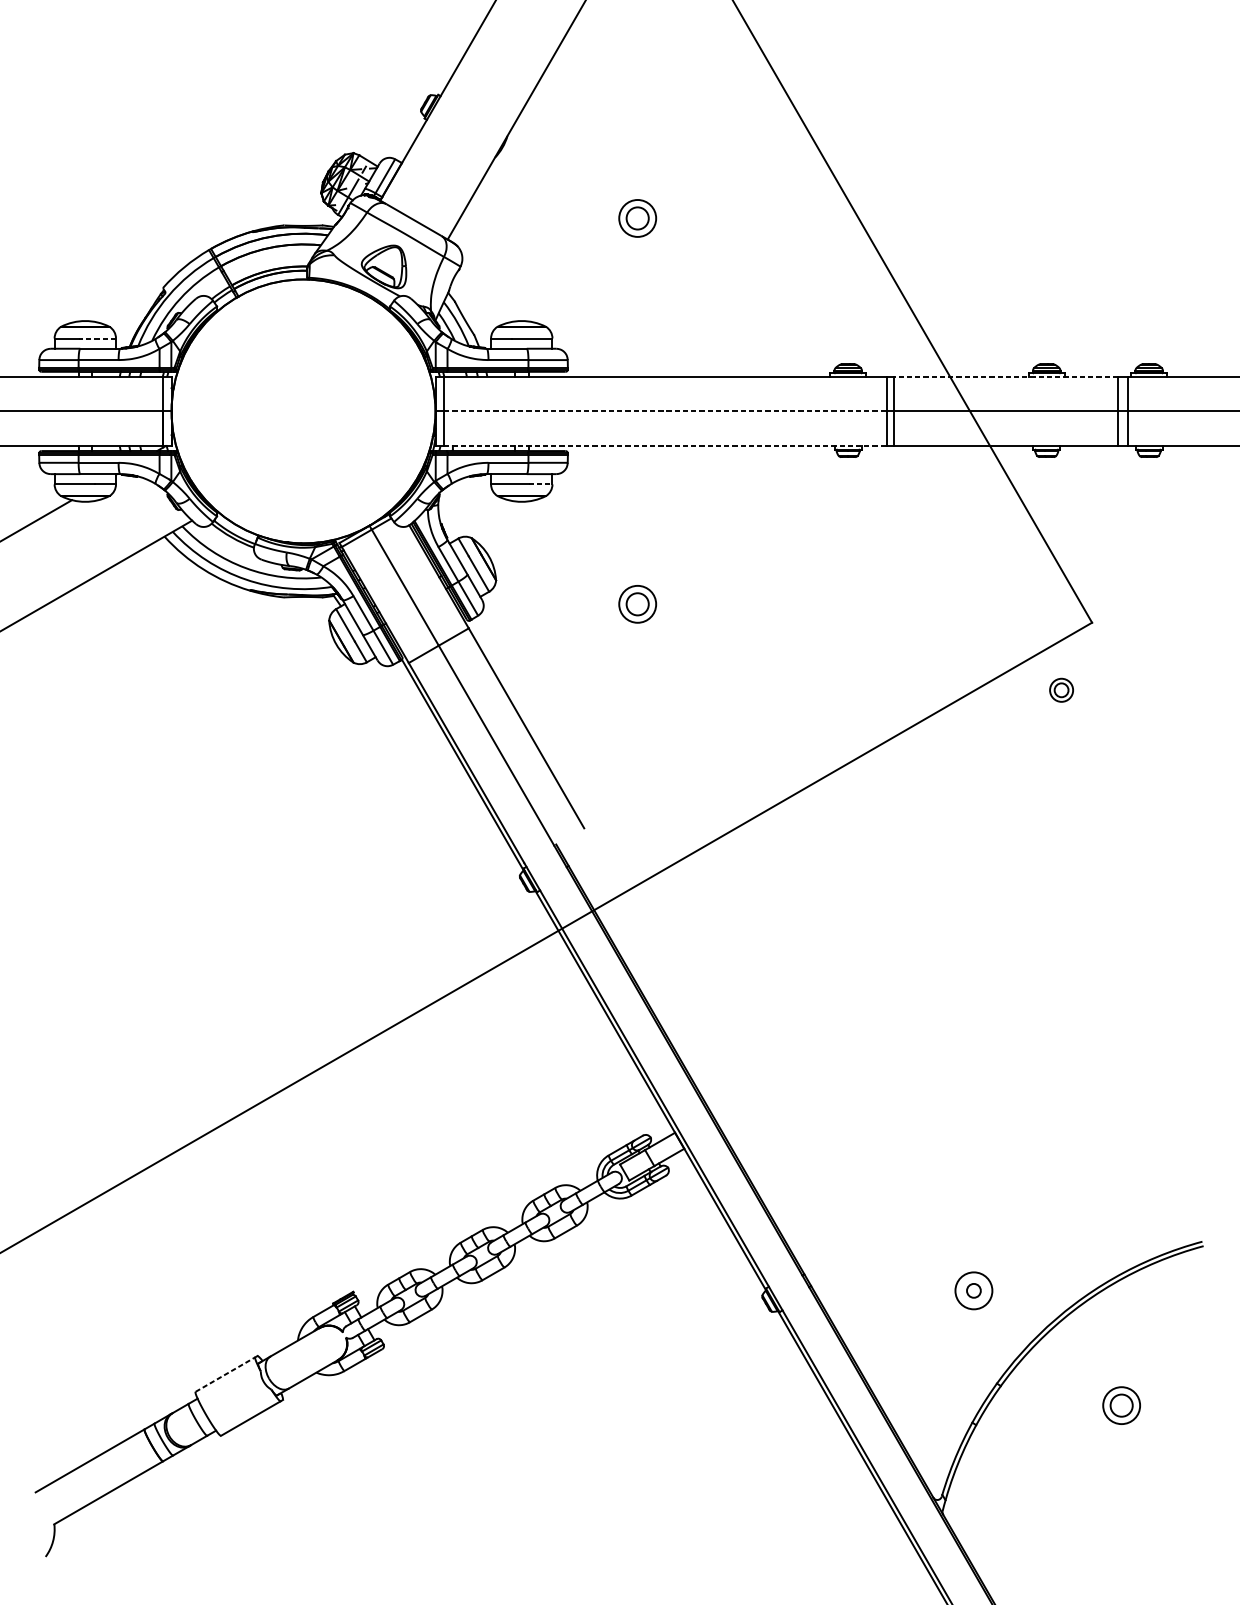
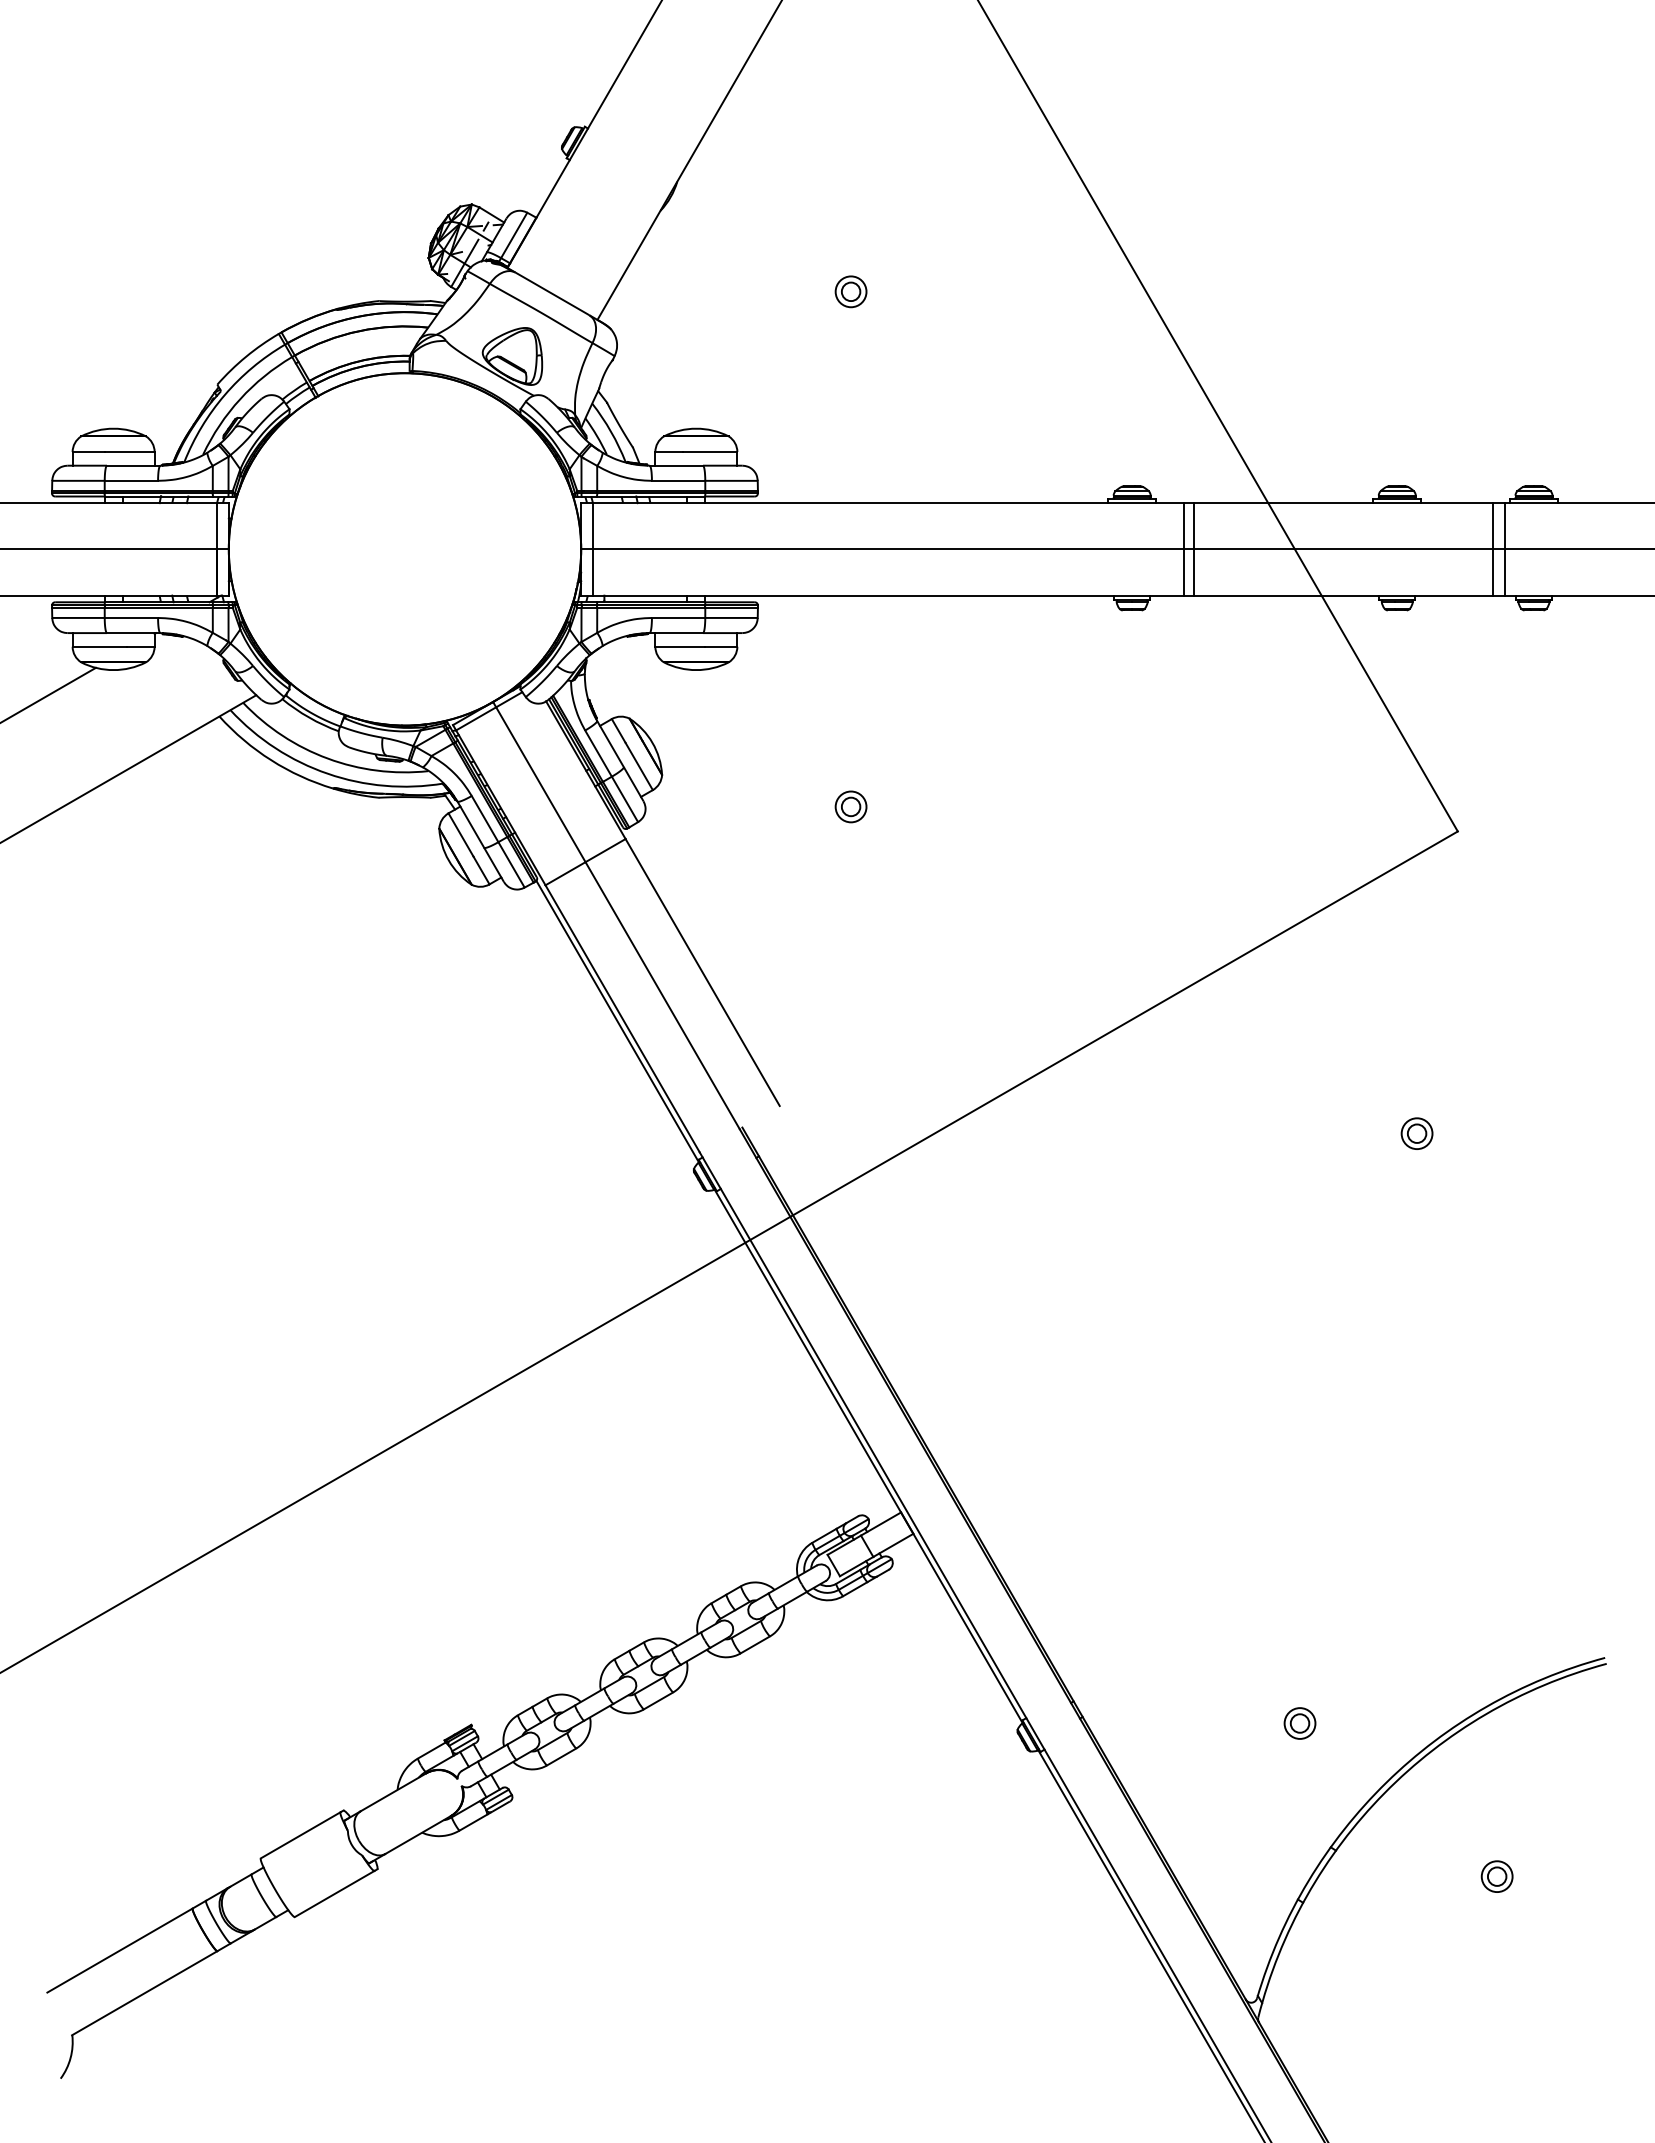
part: (637, 218) -> (850, 291), size x0.62
line: (97, 338) -> (129, 452), dashed -> solid
line: (1005, 377) -> (1342, 503), dashed -> solid
line: (665, 411) -> (888, 549), dashed -> solid
line: (665, 445) -> (888, 595), dashed -> solid
line: (540, 484) -> (721, 646), dashed -> solid
part: (637, 604) -> (850, 806), size x0.62
part: (1061, 690) -> (1416, 1133), moved
circle: (973, 1290) -> (1299, 1723), size x0.62
line: (226, 1374) -> (301, 1835), dashed -> solid
part: (1121, 1405) -> (1496, 1876), size x0.62

